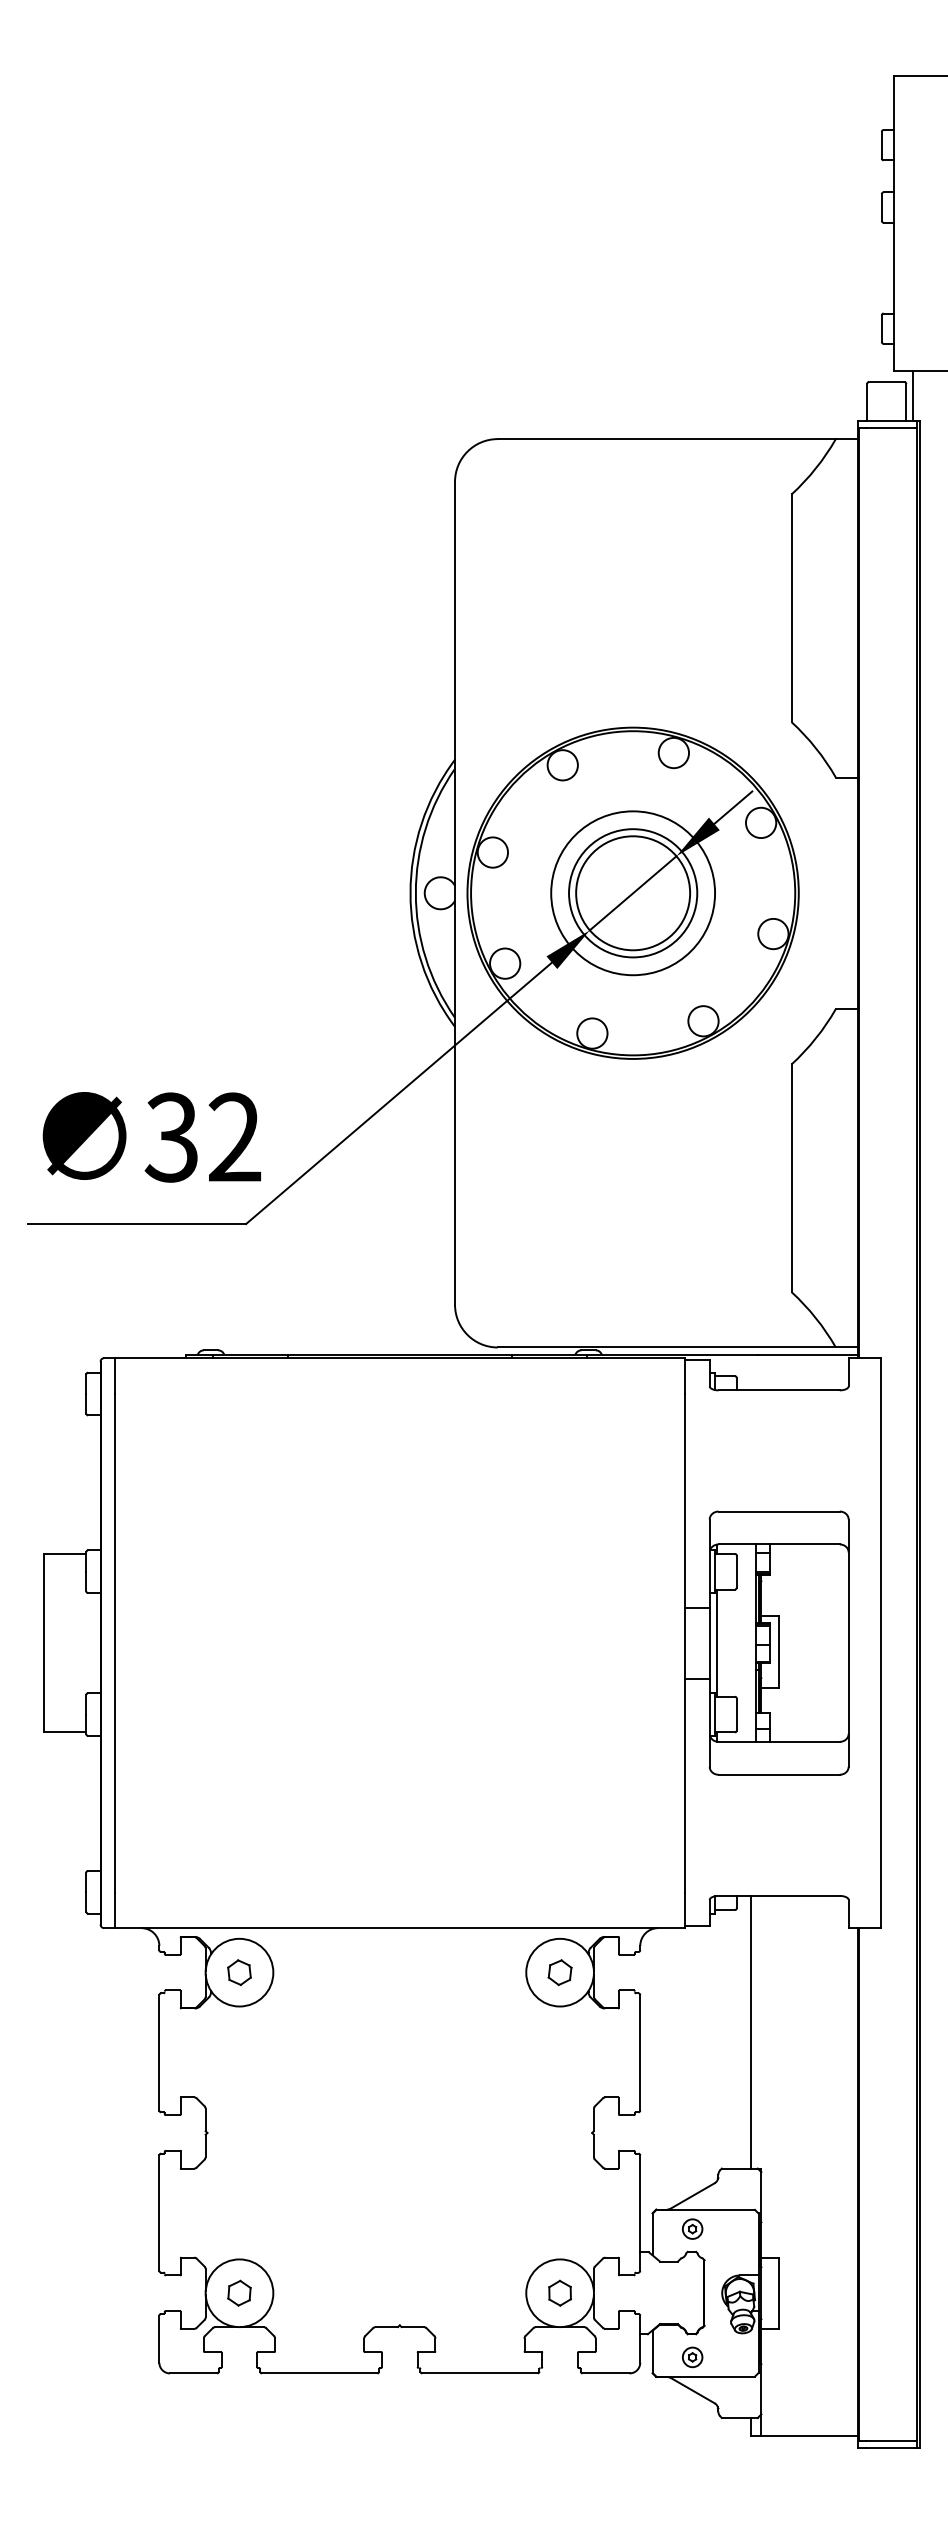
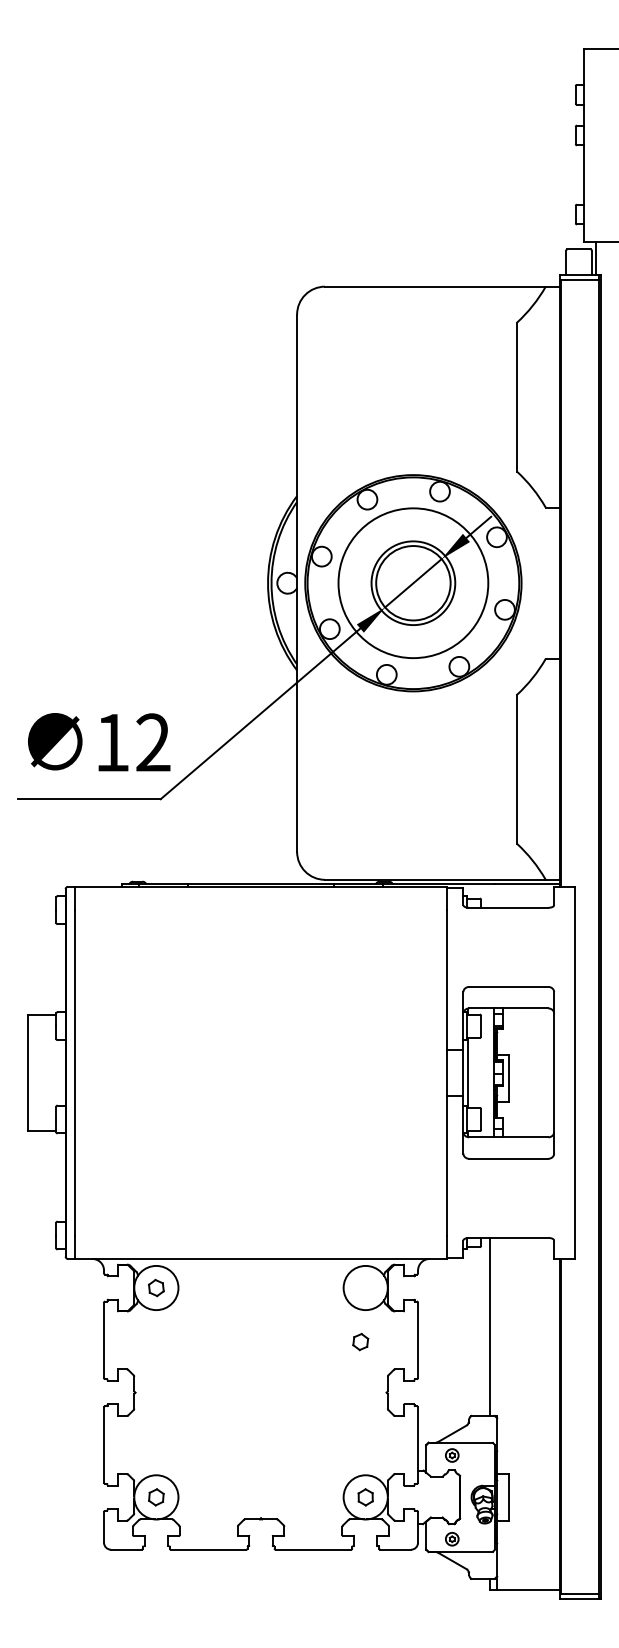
circle: (631, 892) -> (412, 582), size x1.4
text: (170, 1137) -> (111, 742), 32 -> 12
part: (559, 1971) -> (360, 1341), moved

